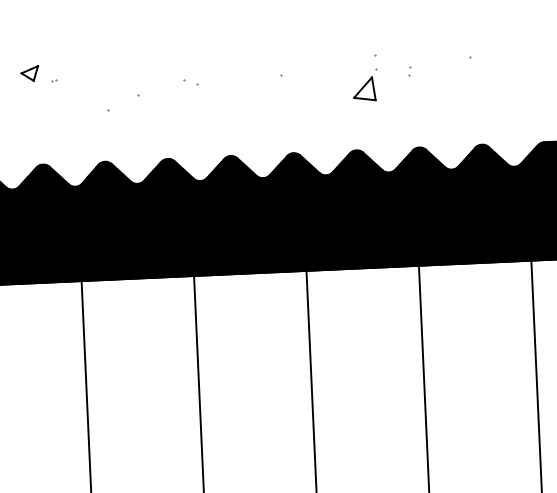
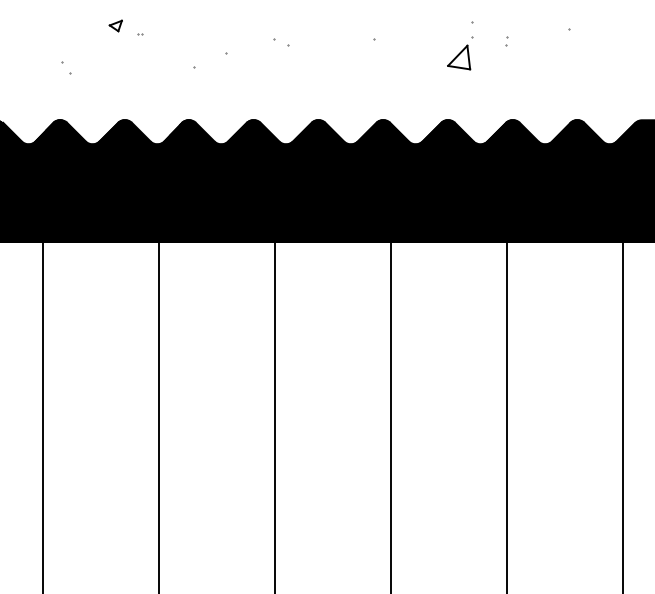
part: (29, 73) -> (115, 25), size x0.7

